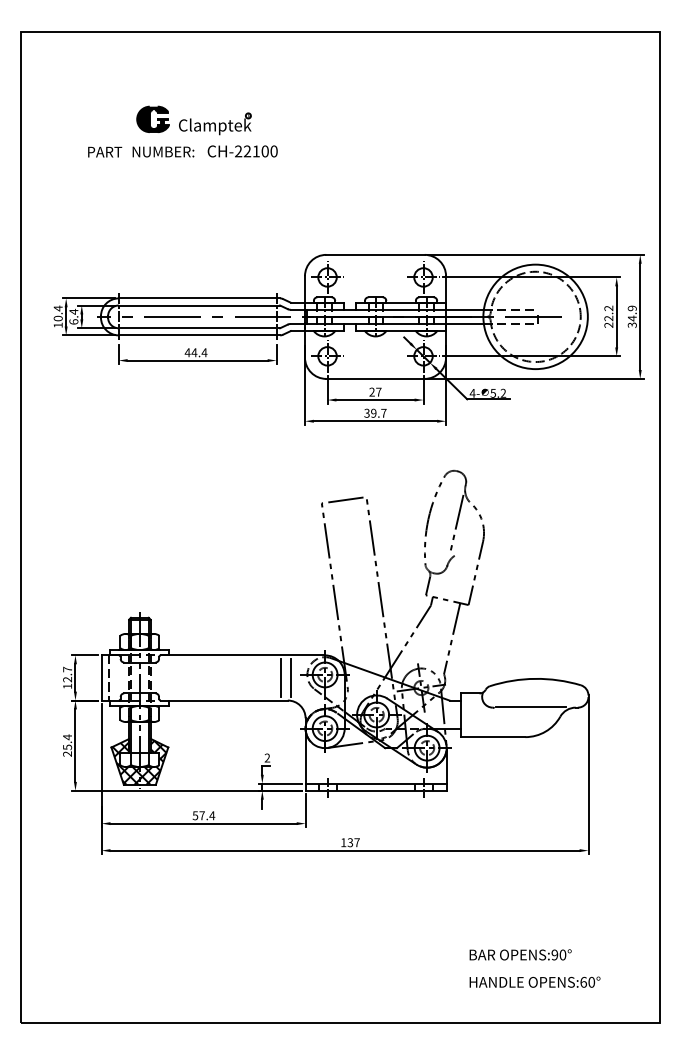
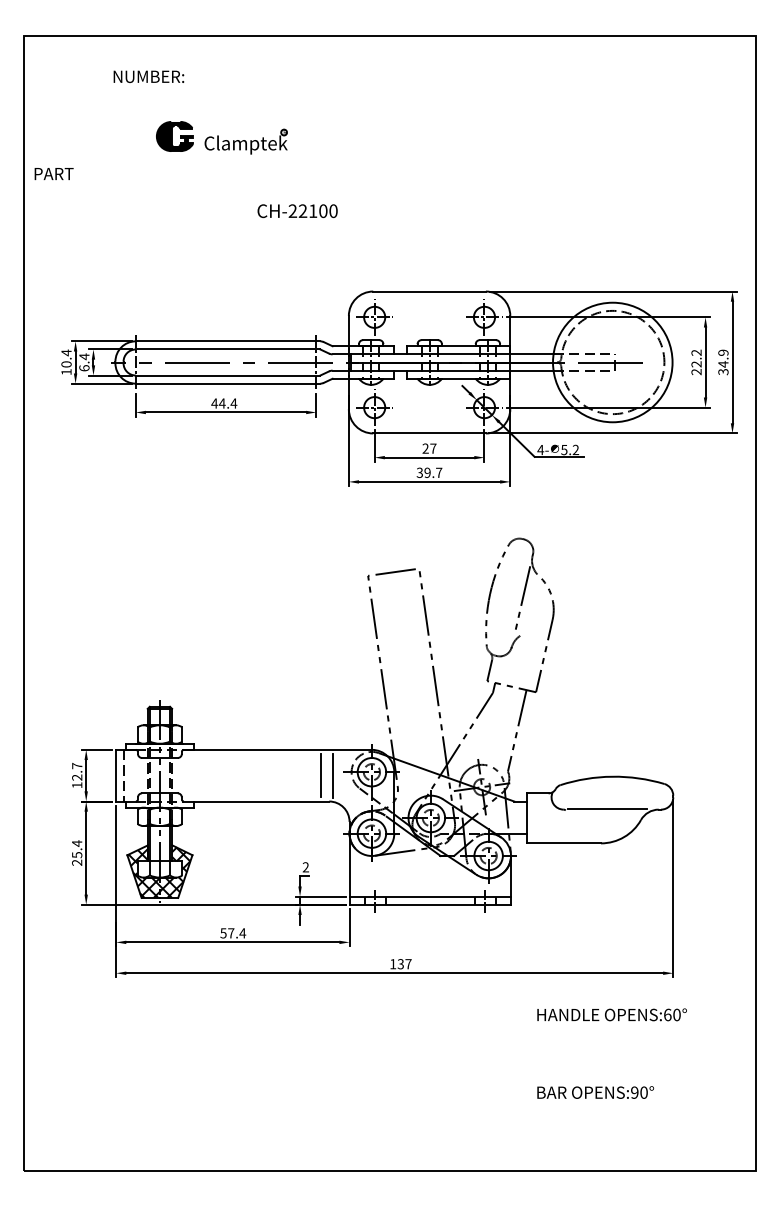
text: (163, 151) -> (148, 76), moved
text: (242, 151) -> (297, 211), moved
text: (104, 152) -> (53, 174), moved
text: (534, 981) -> (611, 1014), moved

